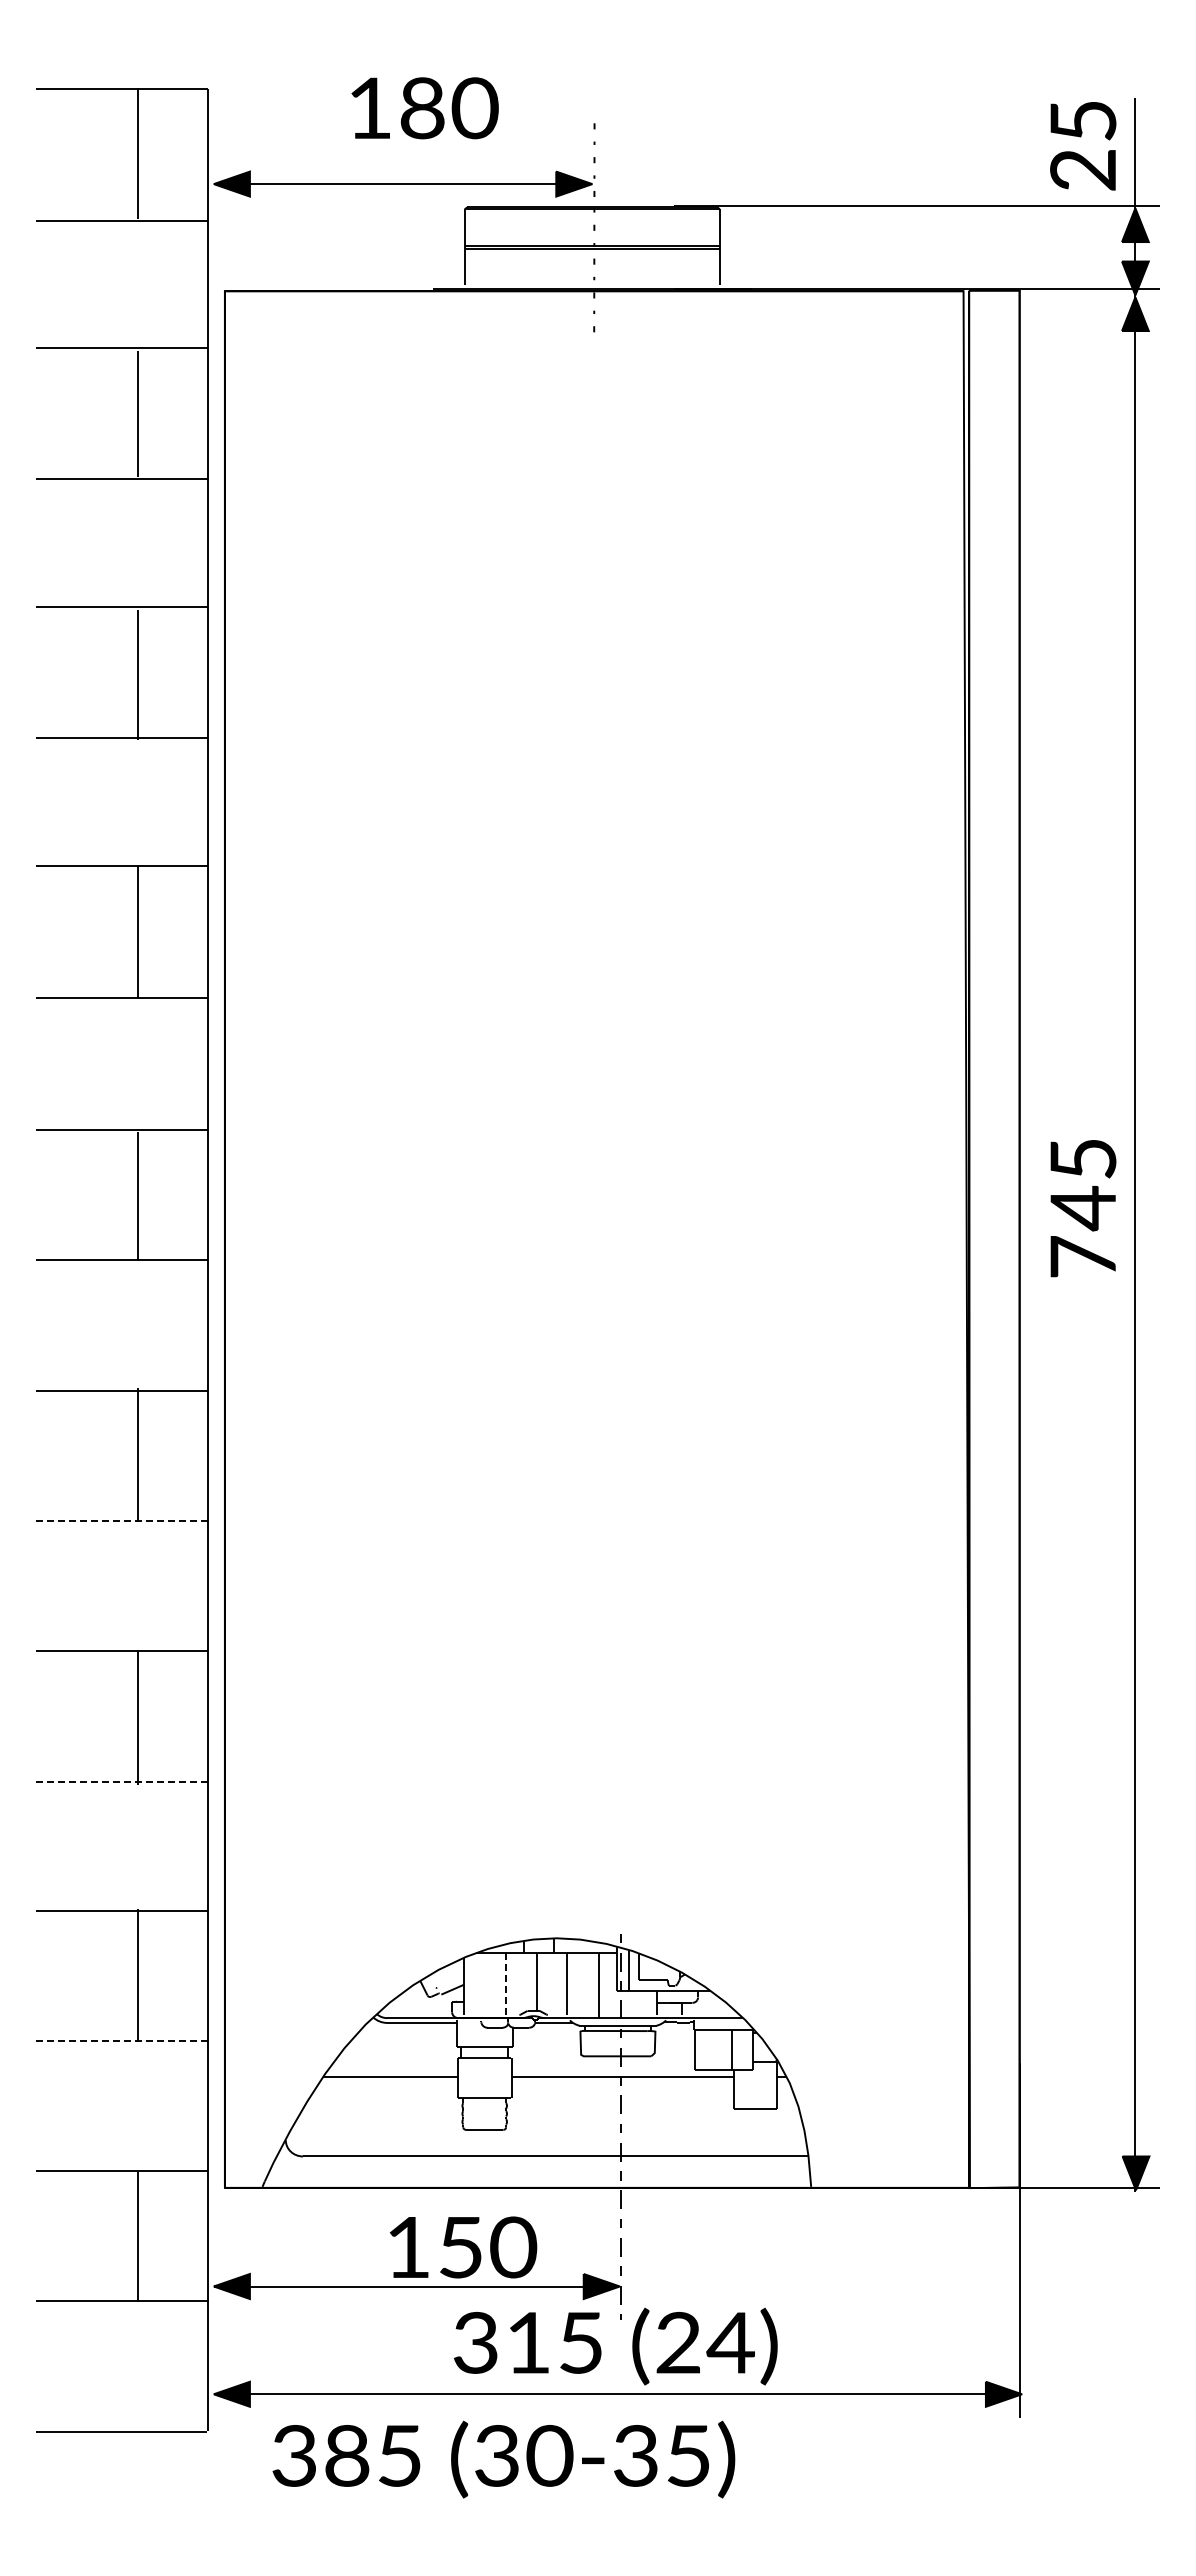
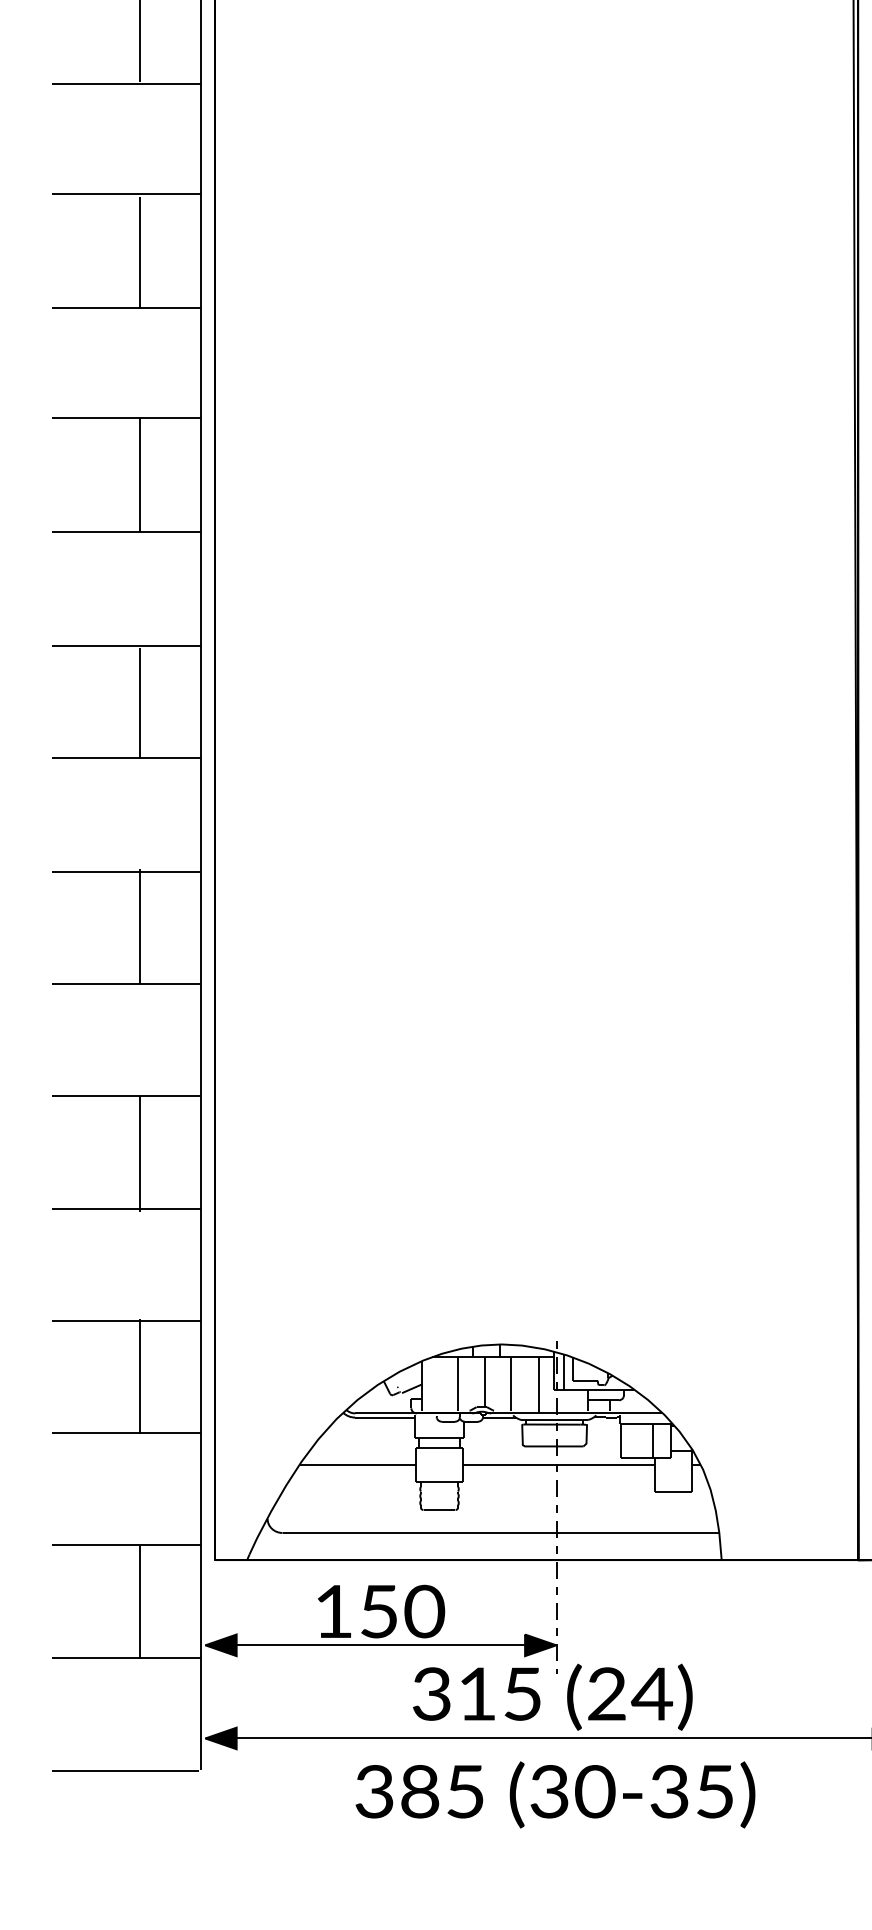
line: (122, 1520) -> (126, 983), dashed -> solid
line: (122, 1781) -> (126, 1208), dashed -> solid
line: (506, 1984) -> (458, 1384), dashed -> solid
line: (122, 2040) -> (126, 1432), dashed -> solid
text: (463, 2247) -> (381, 1611), moved
text: (503, 2459) -> (555, 1794), moved

